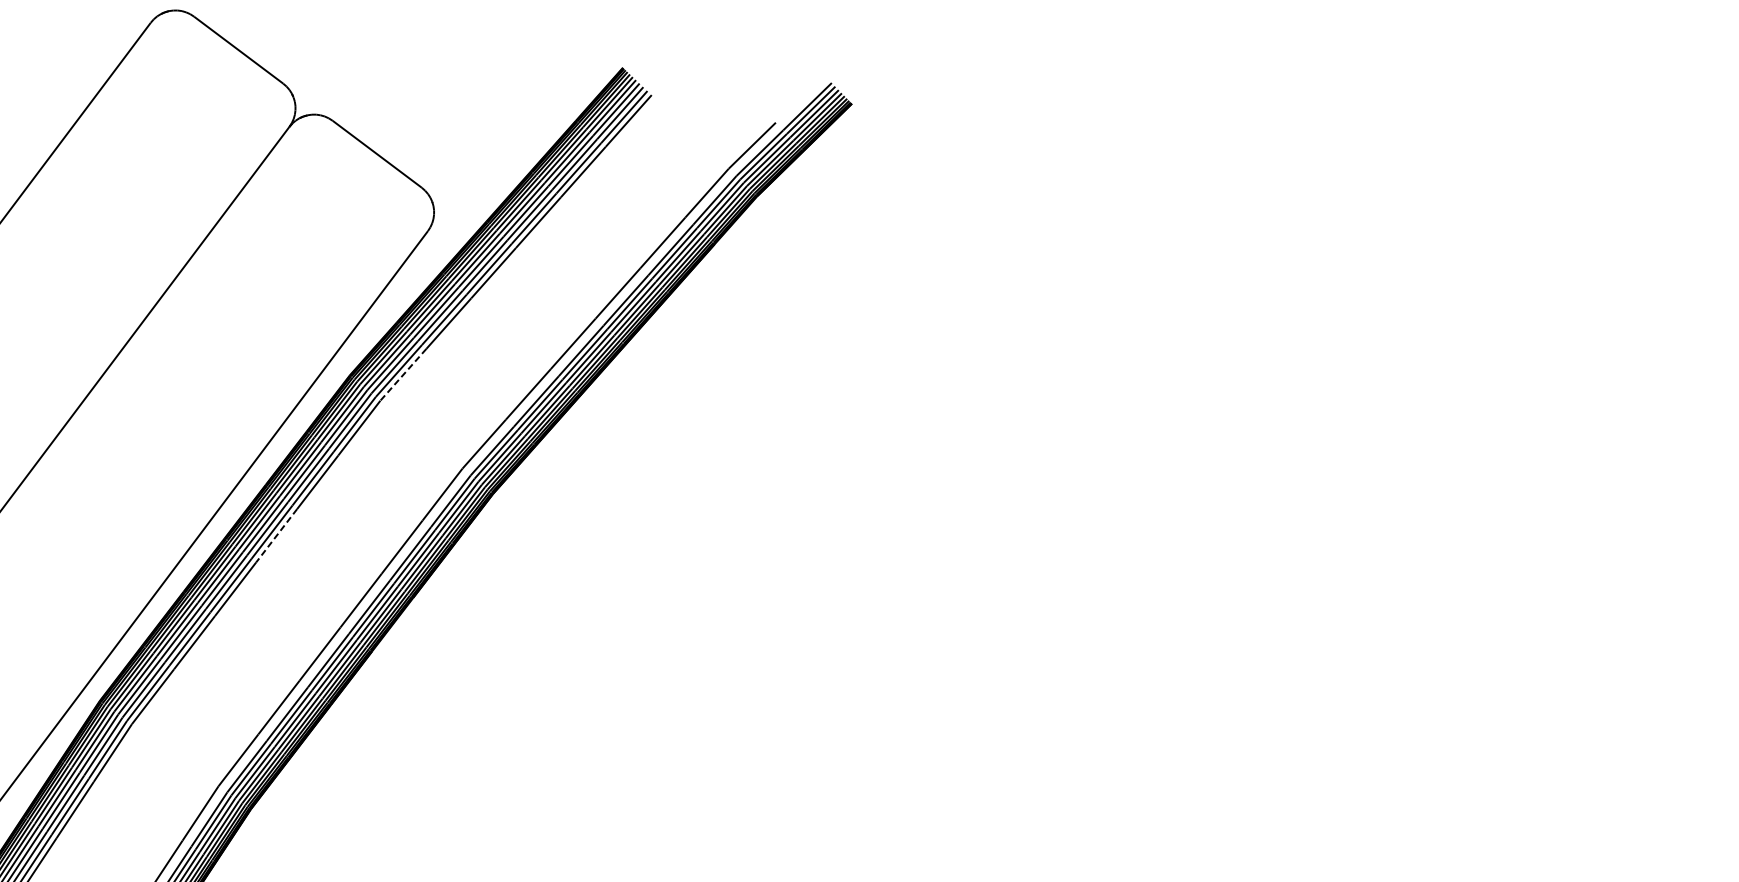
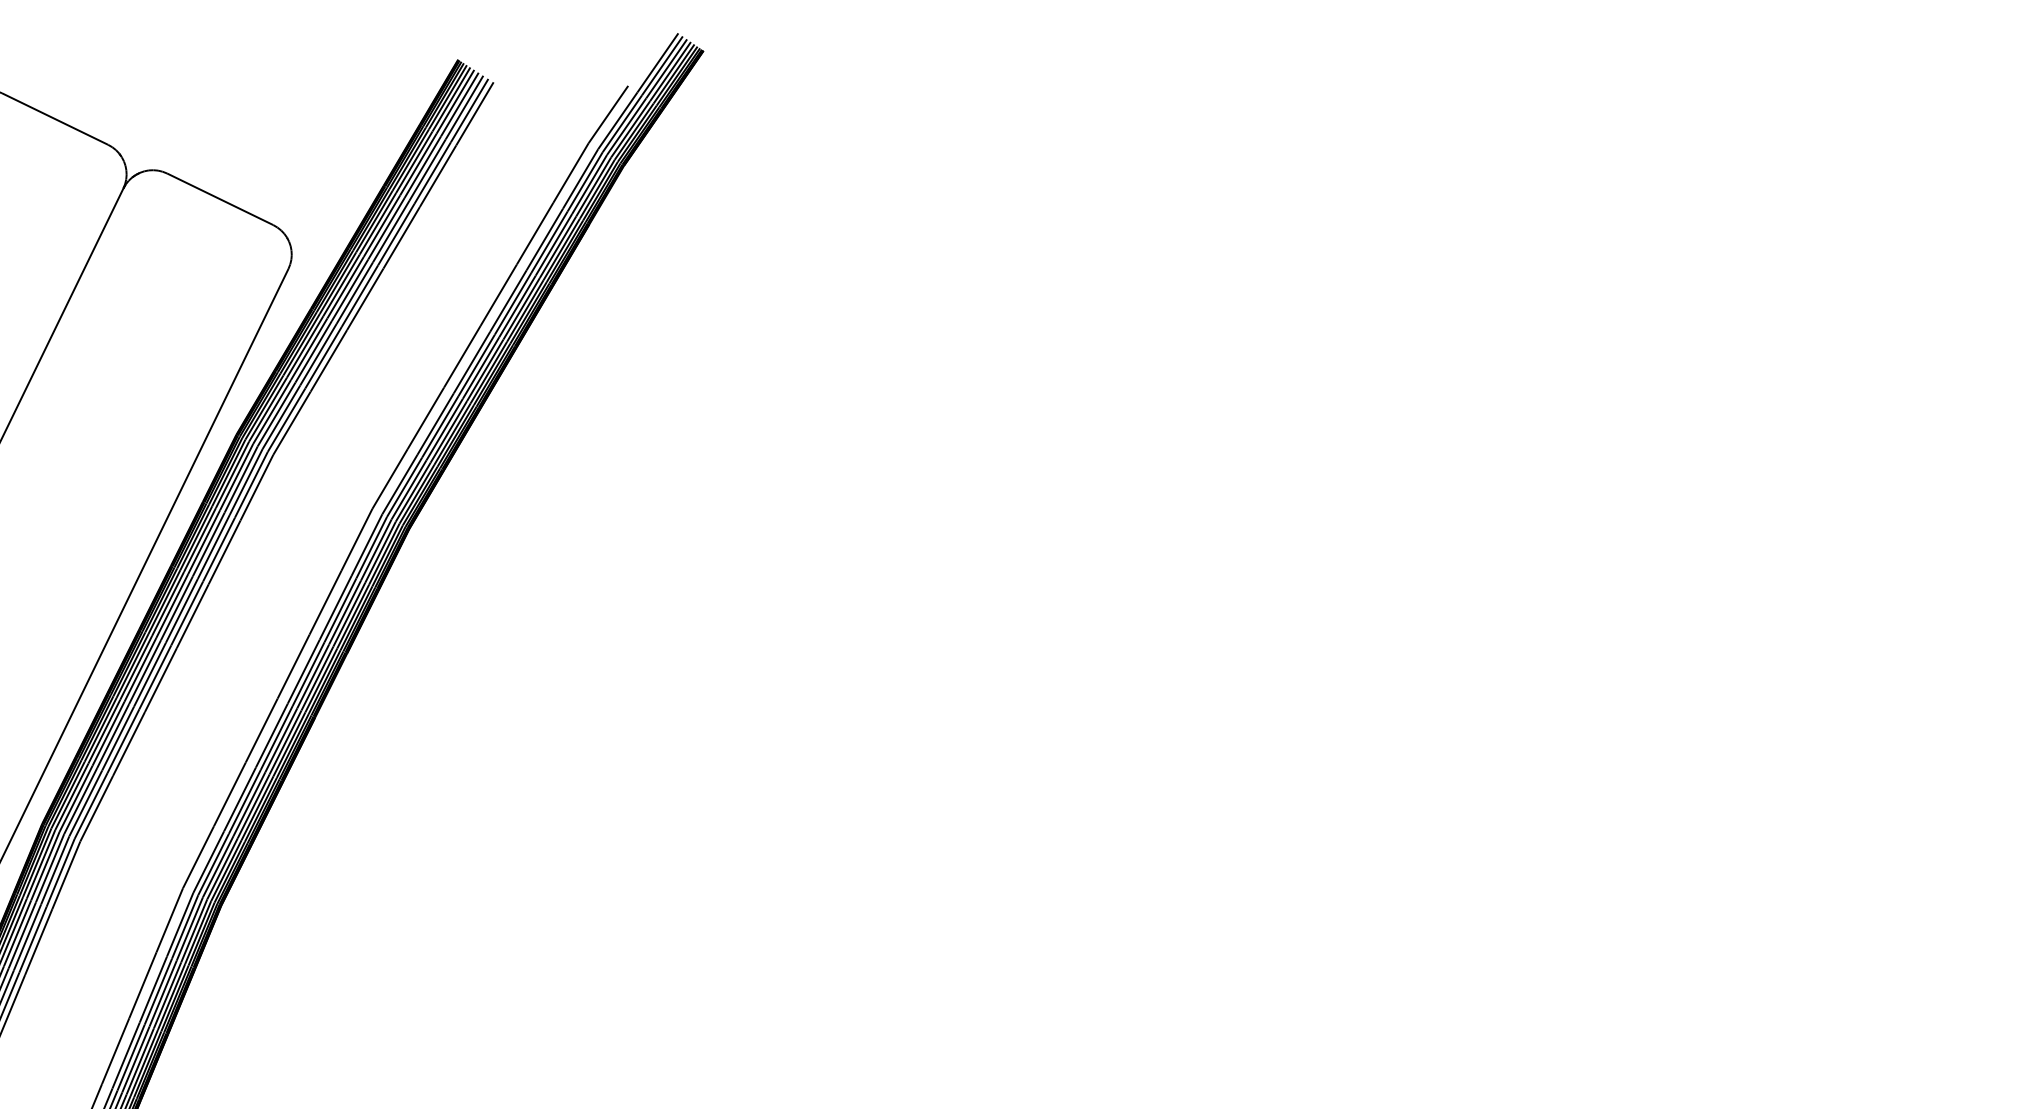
line: (403, 375) -> (292, 423), dashed -> solid
line: (276, 535) -> (192, 616), dashed -> solid

